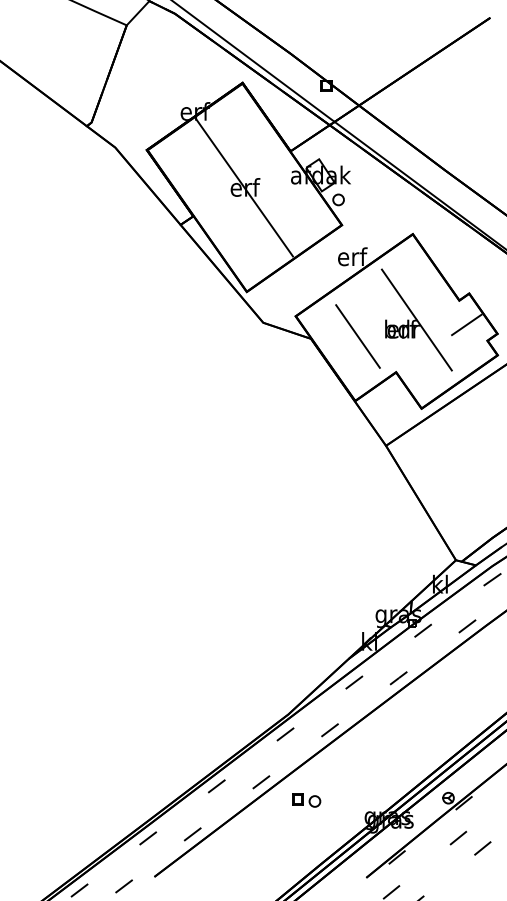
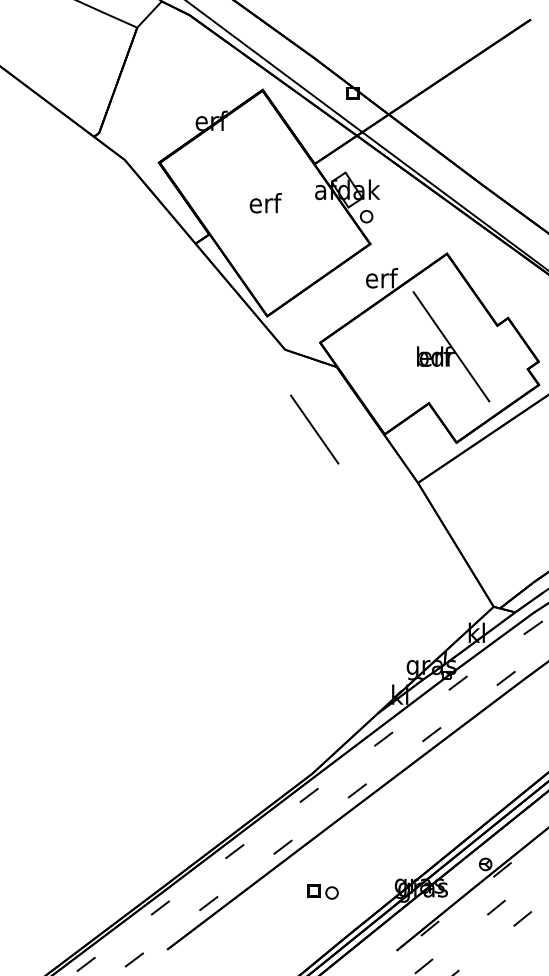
line: (244, 187) -> (264, 203), removed
line: (466, 324) -> (505, 351), removed
line: (357, 336) -> (314, 429), moved
part: (306, 800) -> (322, 891), moved

